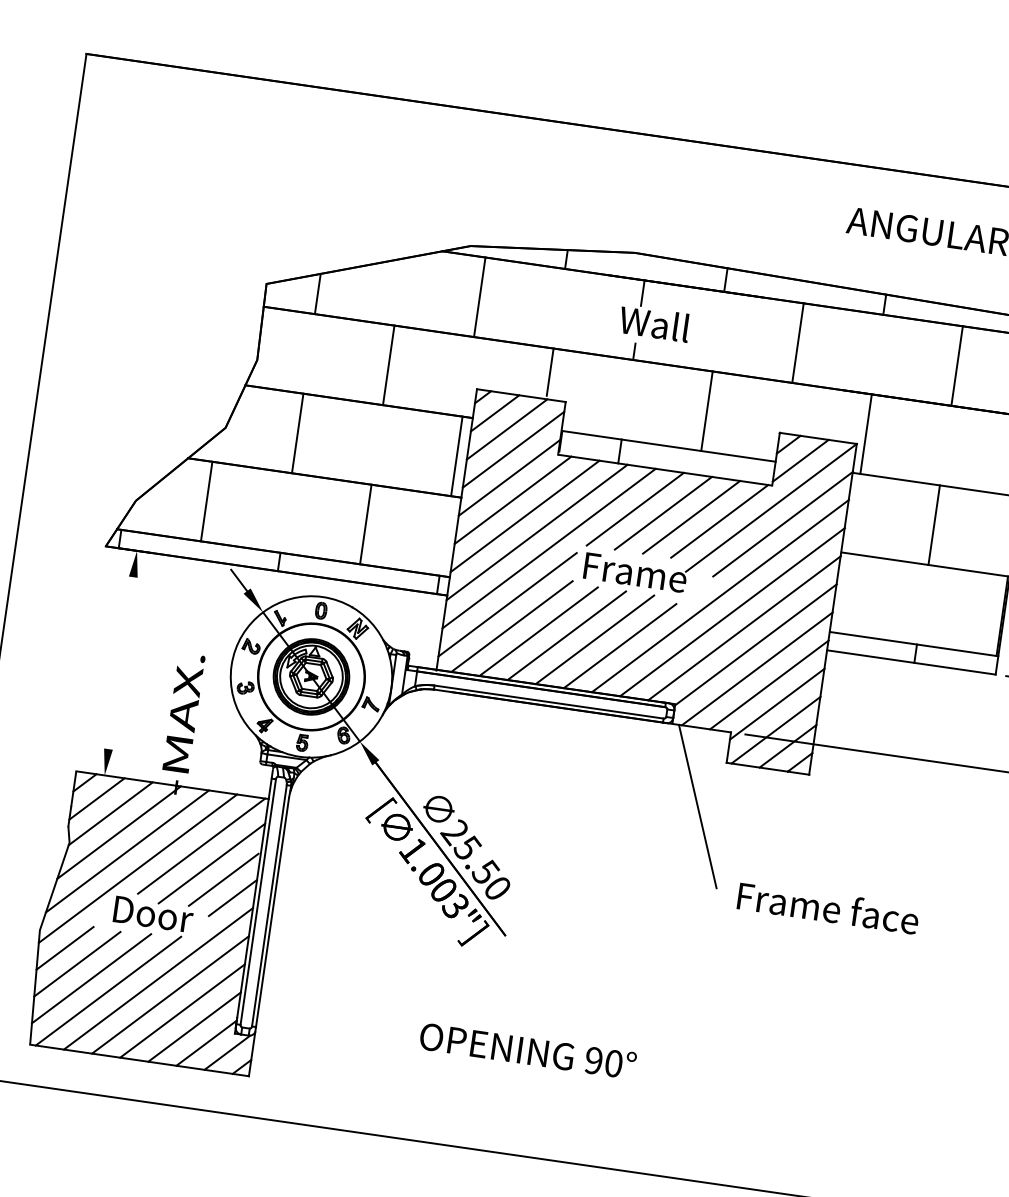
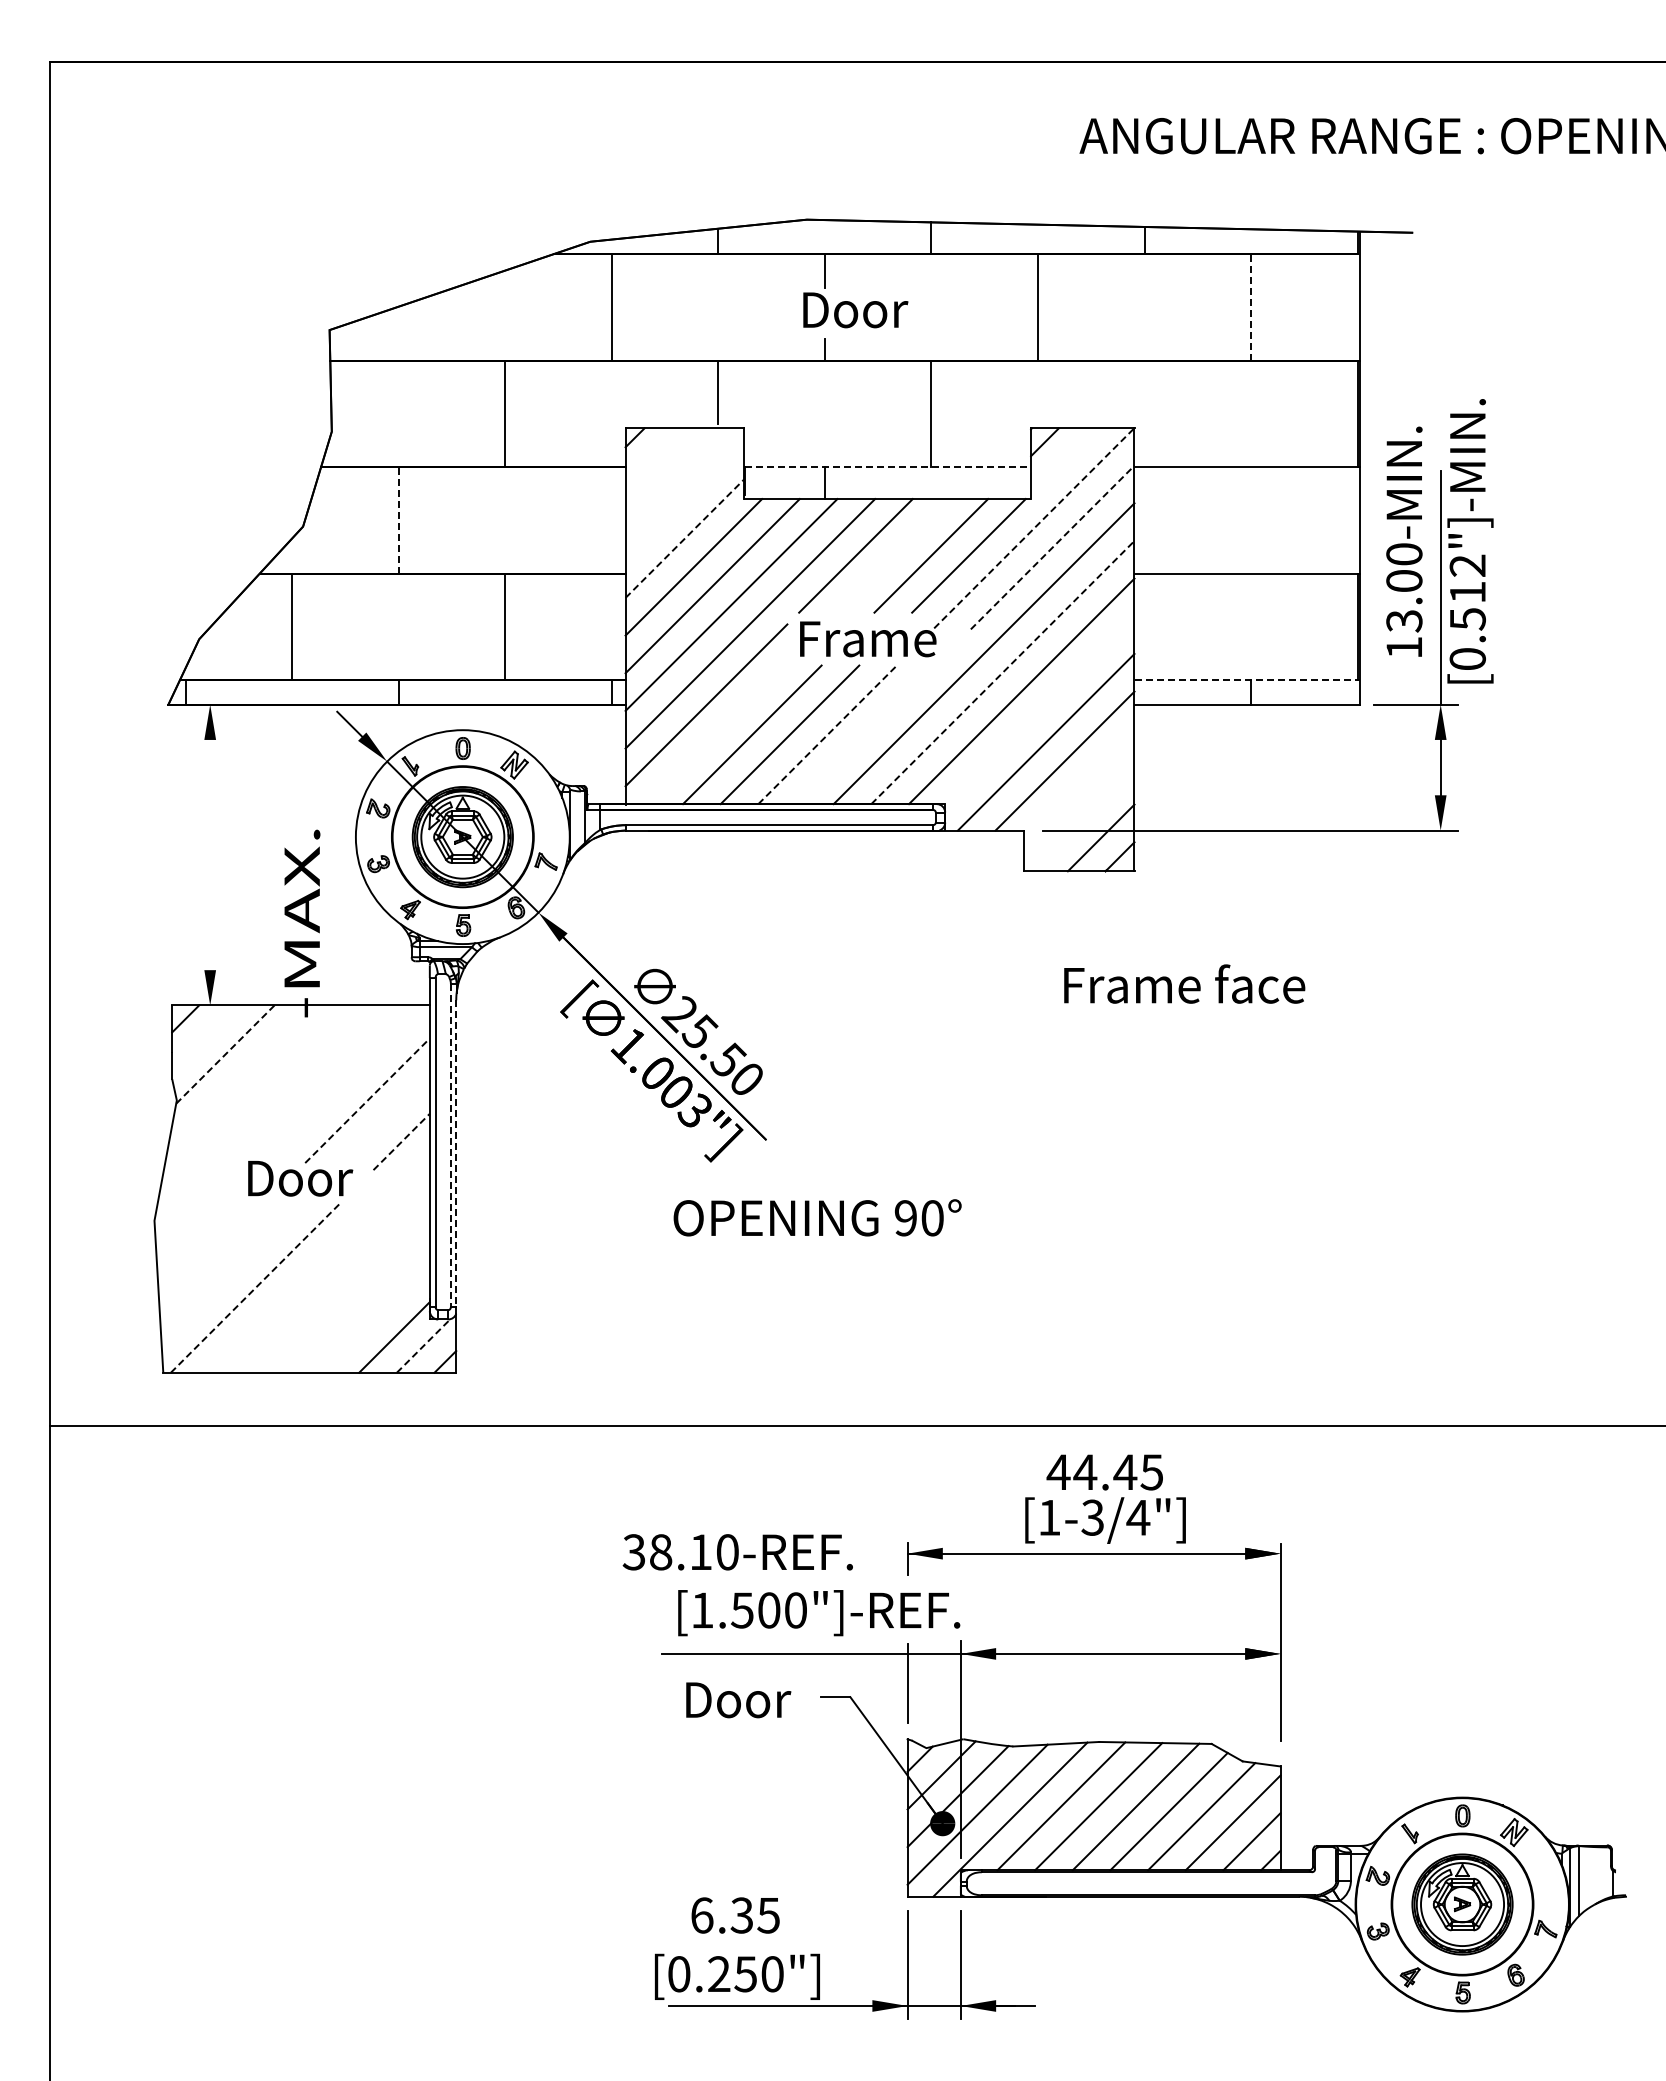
line: (317, 293) -> (398, 333), removed
text: (660, 324) -> (853, 308), Wall -> Door
line: (957, 365) -> (1251, 306), solid -> dashed
line: (494, 413) -> (653, 456), removed
line: (506, 429) -> (672, 475), removed
line: (297, 432) -> (398, 519), solid -> dashed
line: (866, 433) -> (1144, 413), removed
line: (669, 446) -> (888, 467), solid -> dashed
line: (513, 449) -> (684, 500), removed
line: (456, 456) -> (611, 520), removed
line: (800, 460) -> (1063, 460), removed
line: (509, 477) -> (684, 538), solid -> dashed
line: (771, 507) -> (1034, 528), solid -> dashed
line: (663, 512) -> (893, 555), removed
line: (783, 524) -> (1052, 547), solid -> dashed
line: (934, 525) -> (1251, 520), removed
line: (732, 612) -> (1003, 672), solid -> dashed
line: (512, 626) -> (716, 733), removed
line: (594, 639) -> (827, 734), solid -> dashed
line: (755, 644) -> (1039, 710), removed
line: (914, 644) -> (1247, 680), solid -> dashed
line: (619, 646) -> (861, 738), removed
line: (776, 703) -> (1078, 784), removed
line: (776, 729) -> (1082, 818), removed
line: (96, 798) -> (204, 1037), removed
line: (698, 806) -> (994, 933), removed
line: (110, 813) -> (225, 1054), solid -> dashed
line: (118, 832) -> (239, 1077), removed
line: (201, 845) -> (350, 1079), removed
line: (127, 851) -> (254, 1100), removed
line: (211, 863) -> (367, 1100), solid -> dashed
line: (137, 868) -> (271, 1121), removed
line: (223, 879) -> (385, 1119), removed
line: (232, 897) -> (401, 1141), solid -> dashed
line: (269, 905) -> (450, 1145), solid -> dashed
text: (828, 907) -> (1184, 983), moved
line: (272, 913) -> (456, 1154), solid -> dashed
line: (64, 948) -> (190, 1239), removed
line: (77, 963) -> (209, 1257), removed
line: (91, 978) -> (231, 1274), removed
line: (158, 978) -> (318, 1261), removed
line: (108, 991) -> (256, 1287), solid -> dashed
line: (170, 994) -> (337, 1280), removed
line: (182, 1010) -> (356, 1299), removed
line: (194, 1027) -> (375, 1318), removed
text: (527, 1050) -> (817, 1217), moved
line: (227, 1053) -> (423, 1346), solid -> dashed

